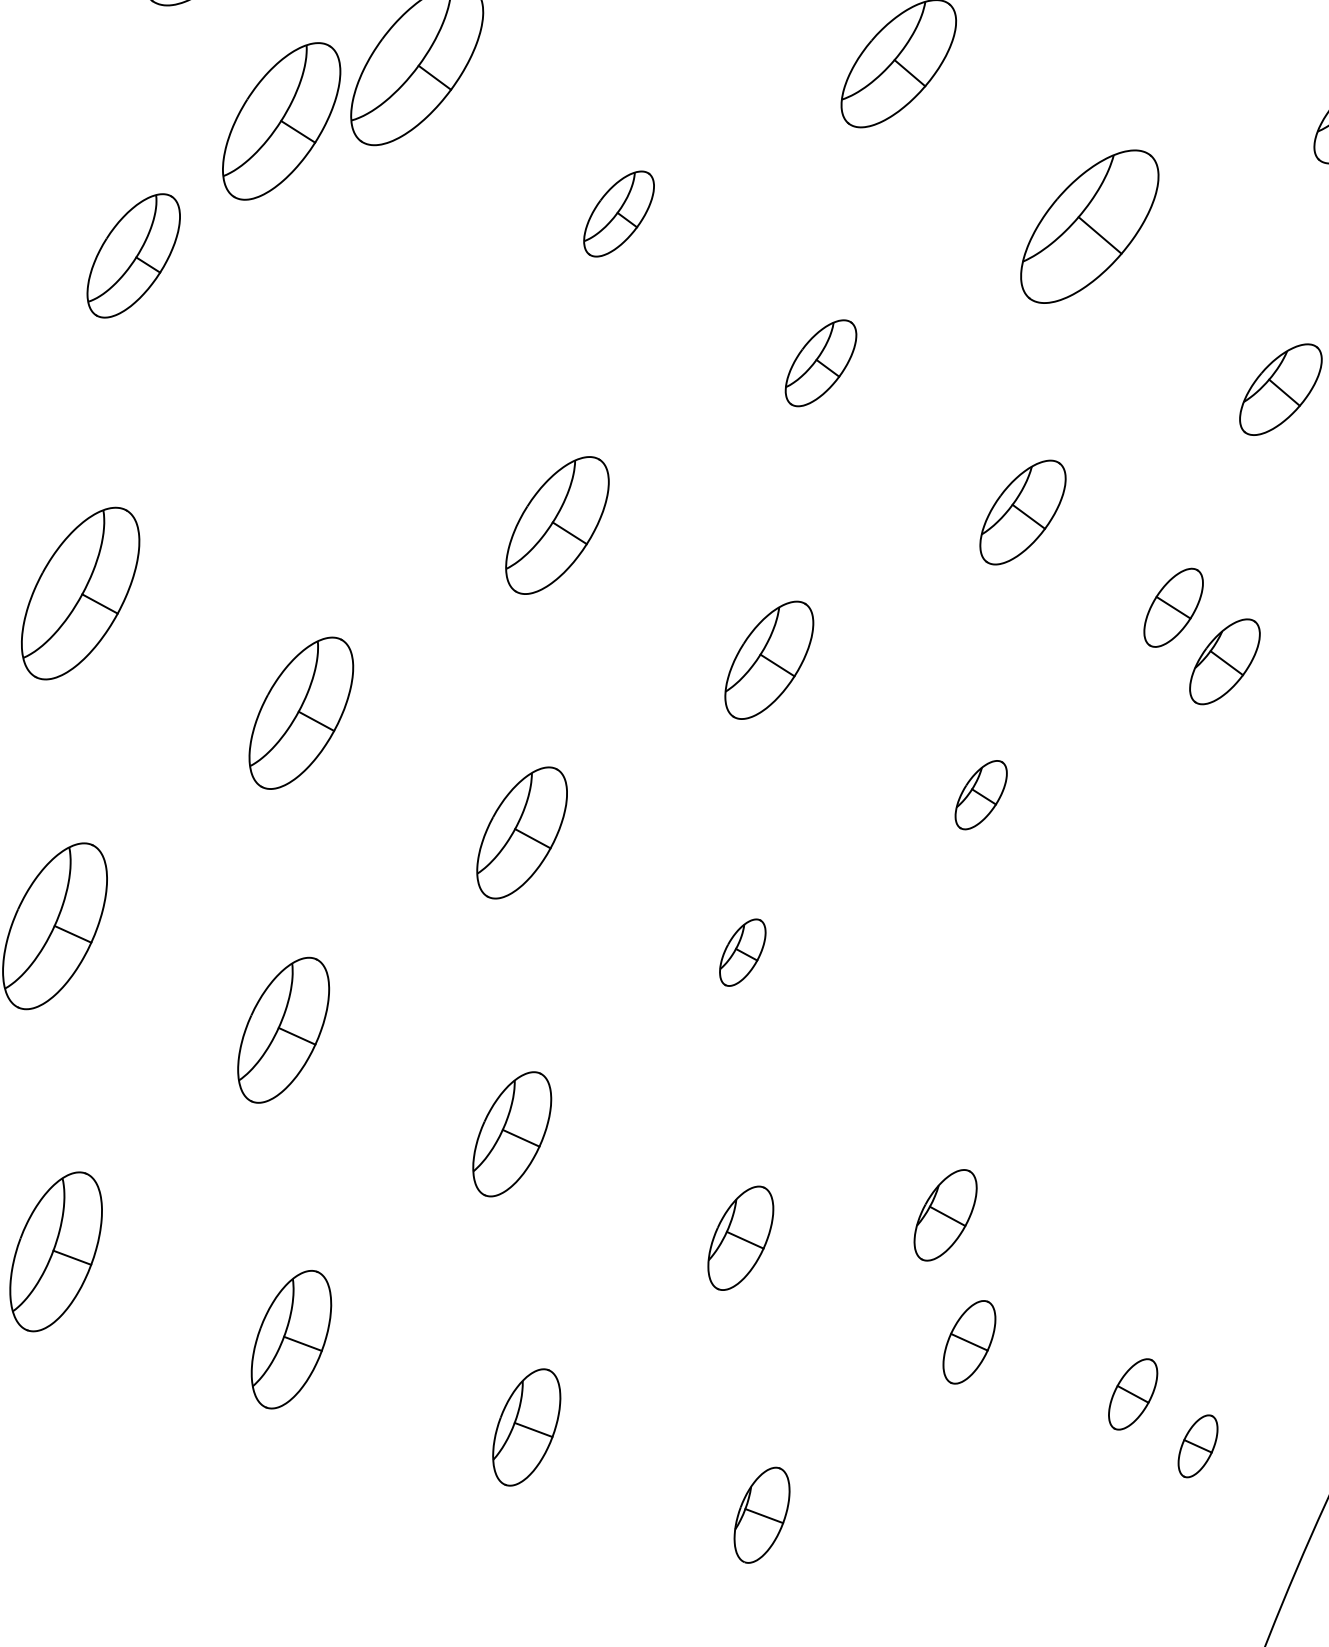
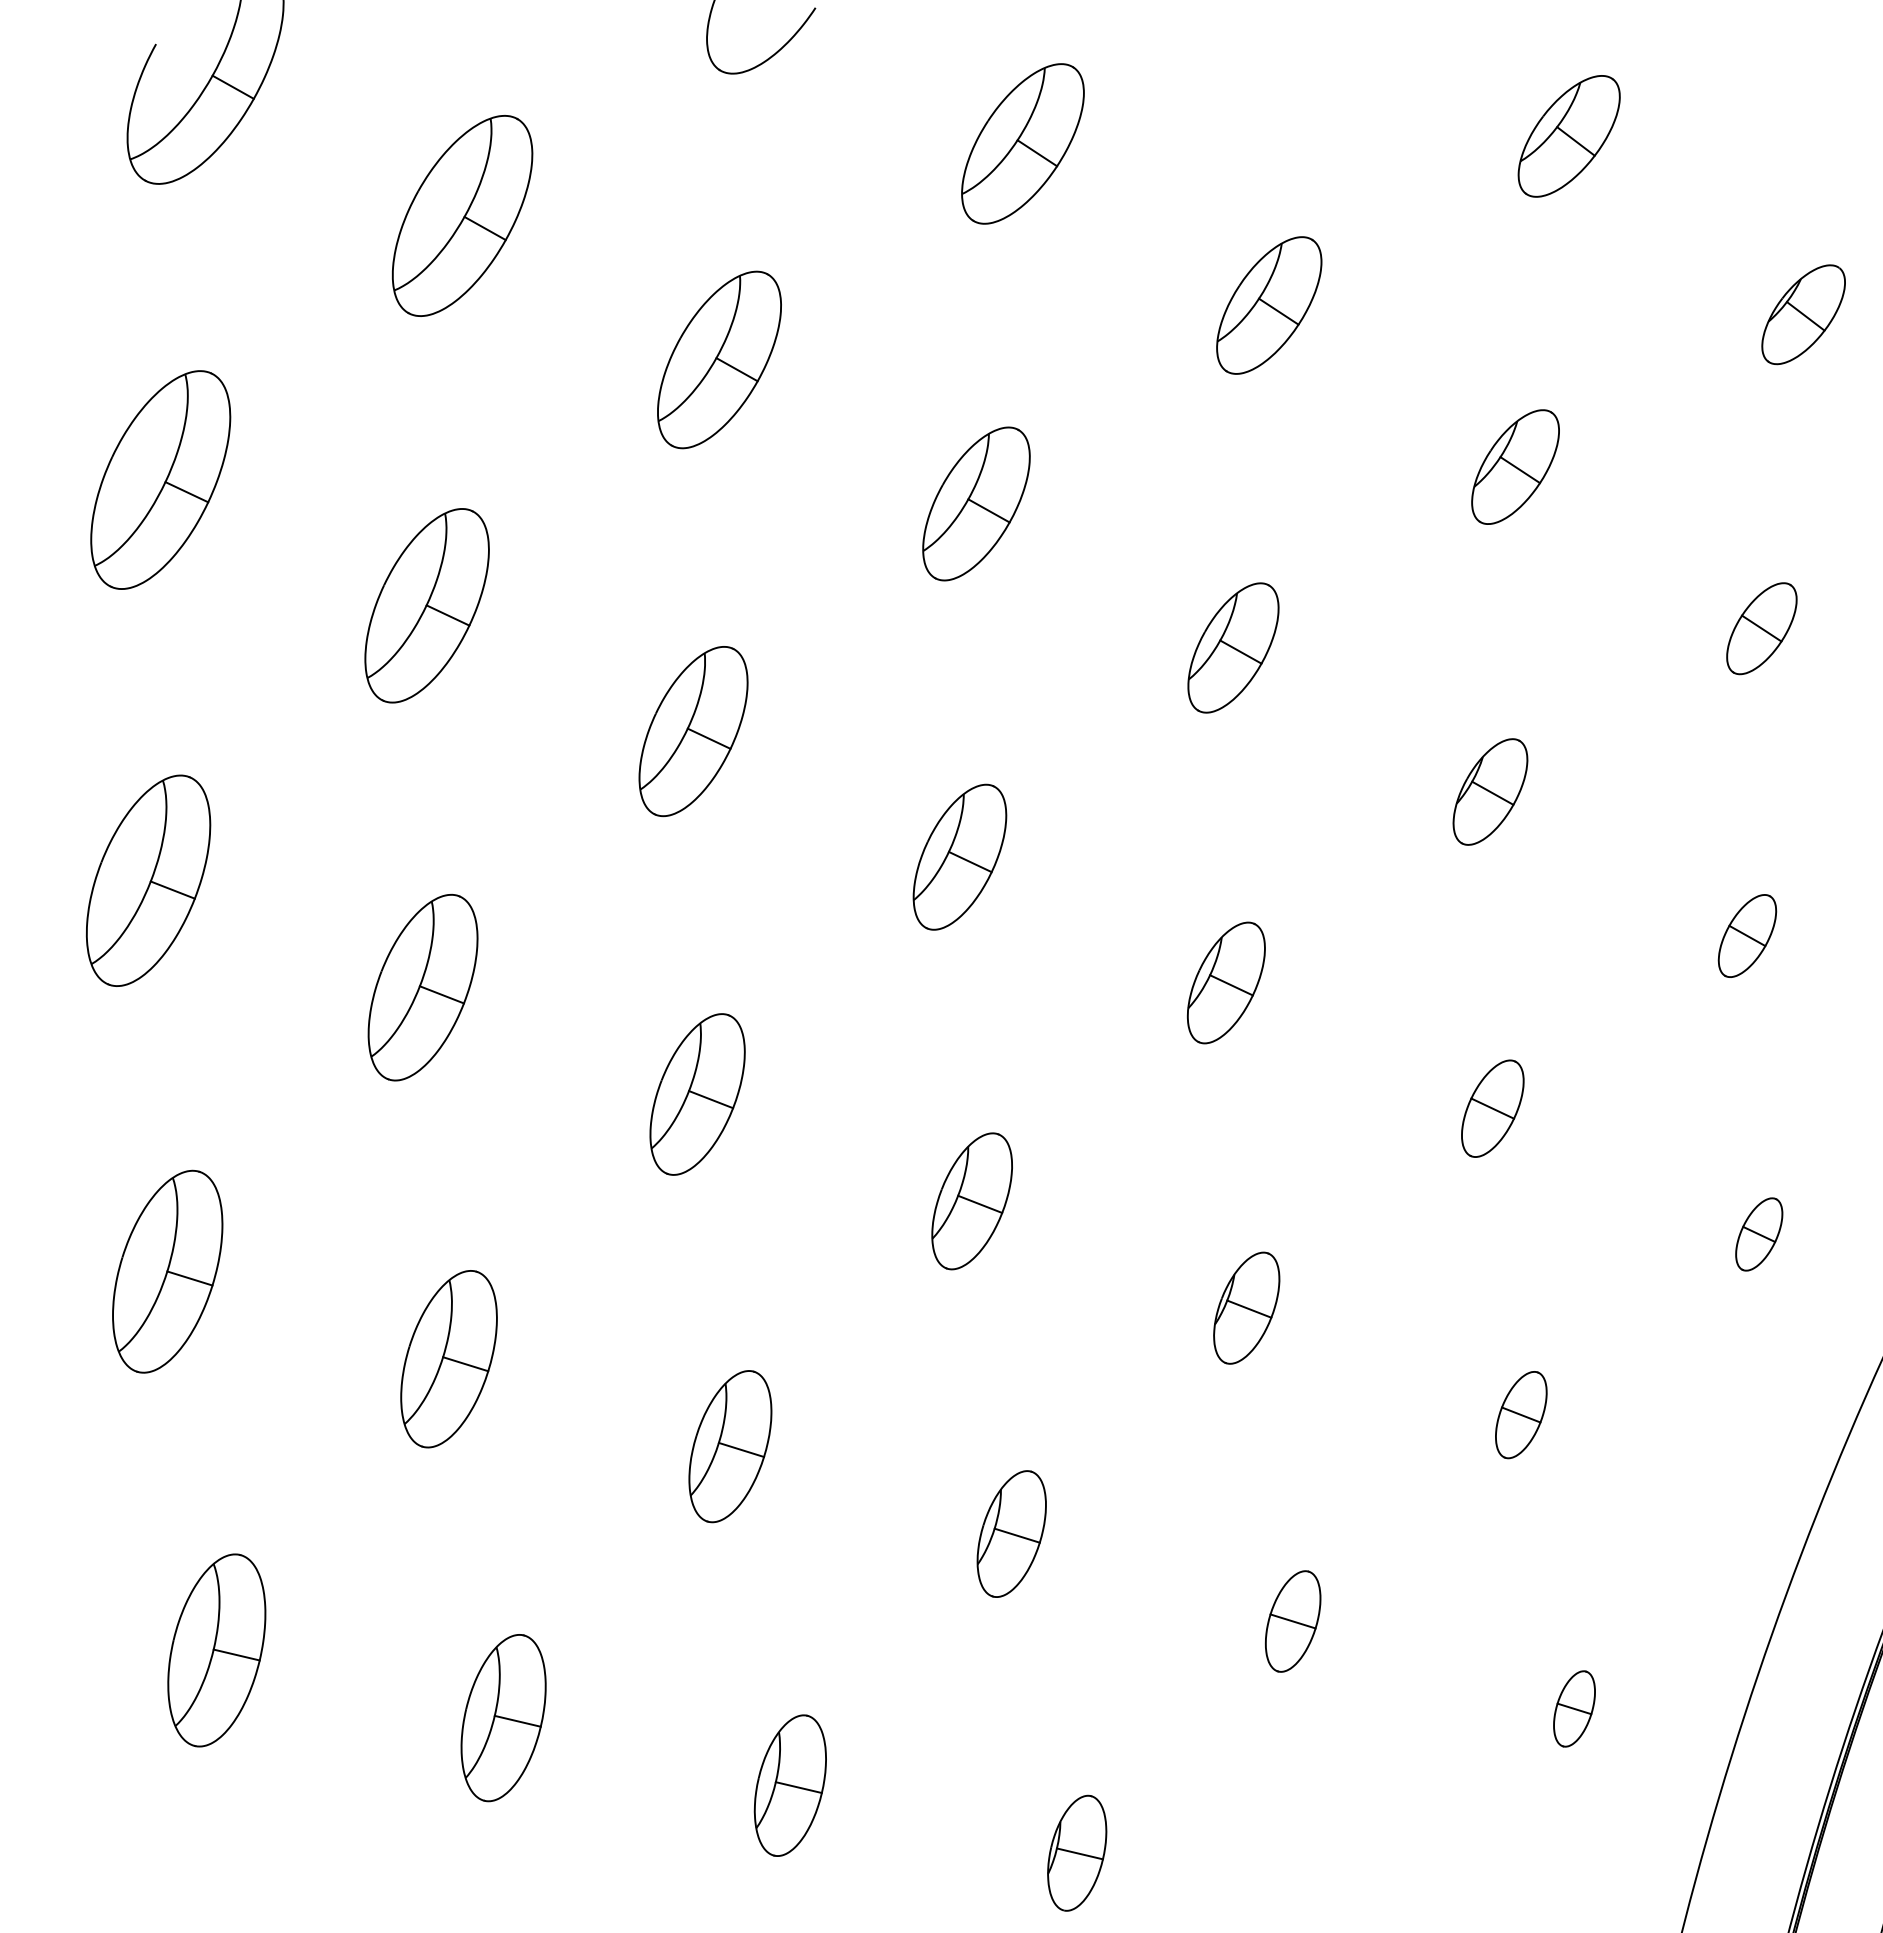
part: (281, 121) -> (426, 605), moved
part: (619, 213) -> (719, 359), size x1.67
part: (1090, 226) -> (1269, 305), size x0.71
part: (133, 255) -> (160, 479), size x1.43
part: (821, 362) -> (976, 503), size x1.43
part: (1173, 607) -> (1492, 1108), moved
part: (981, 794) -> (1226, 982), size x1.43
part: (742, 952) -> (971, 1201), size x1.67
part: (945, 1214) -> (1246, 1307), moved
part: (1133, 1394) -> (1521, 1415), moved

